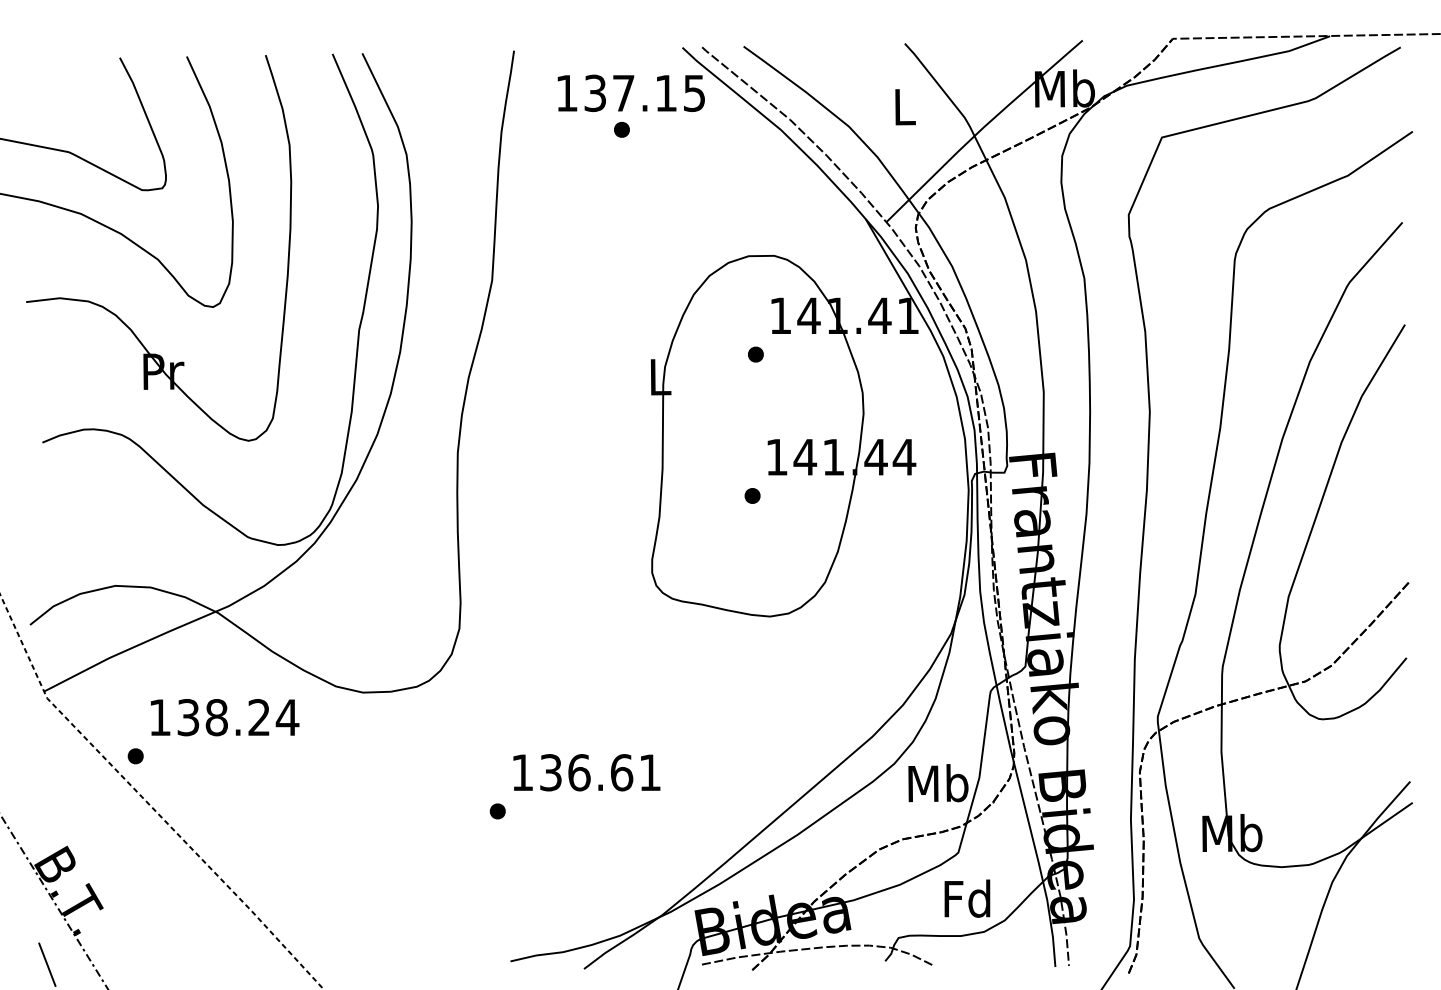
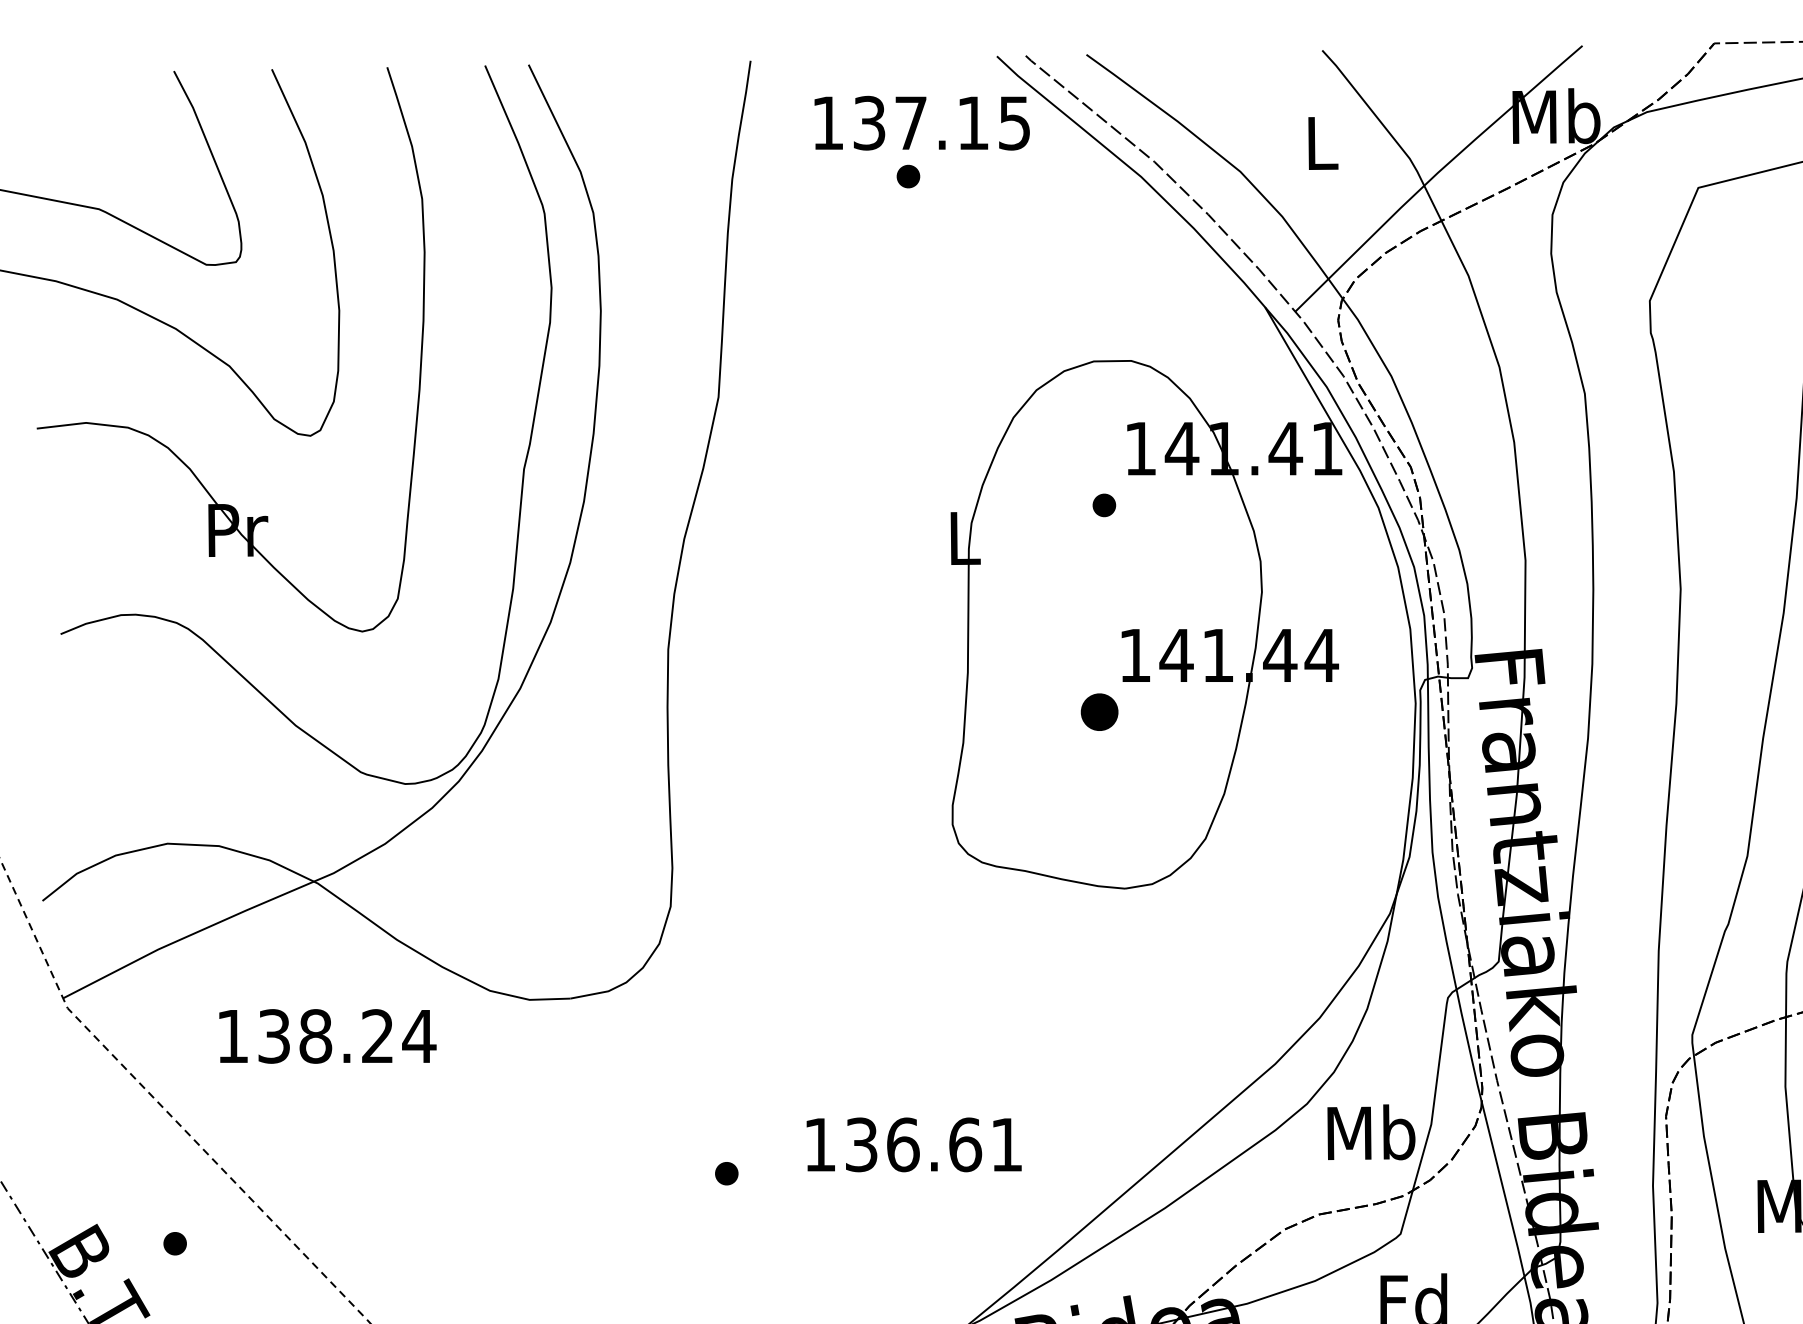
part: (752, 495) -> (1099, 711), size x1.6
part: (135, 756) -> (174, 1244), moved
text: (586, 772) -> (913, 1144), moved

